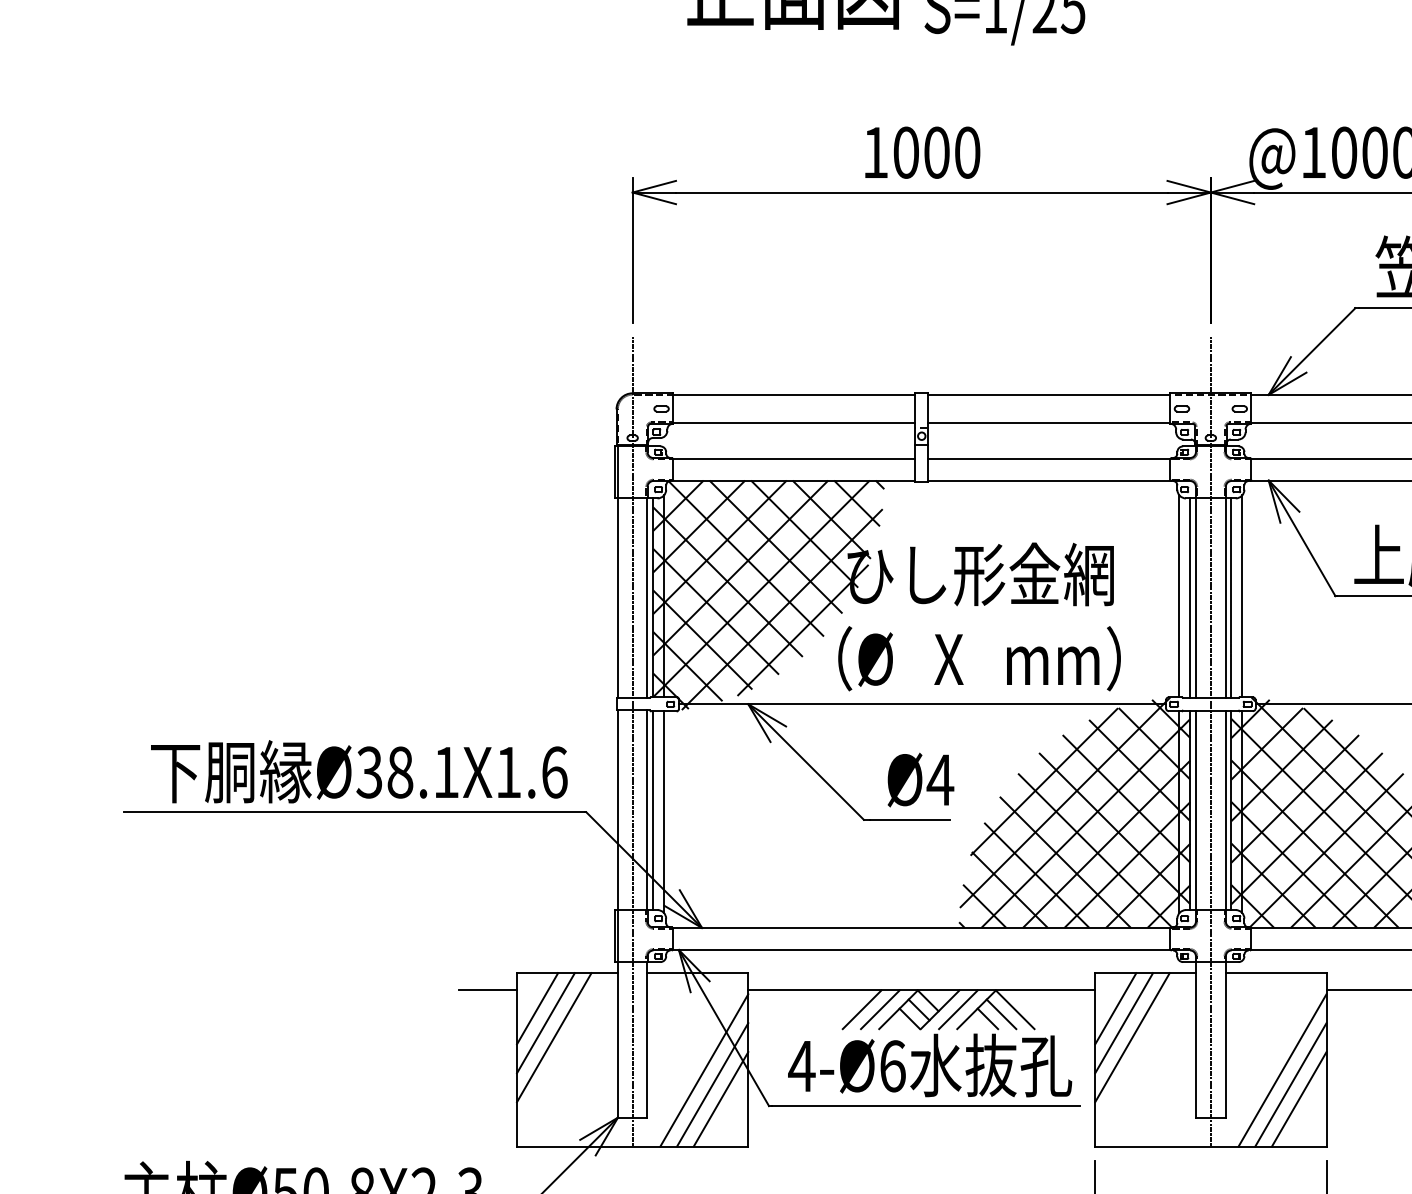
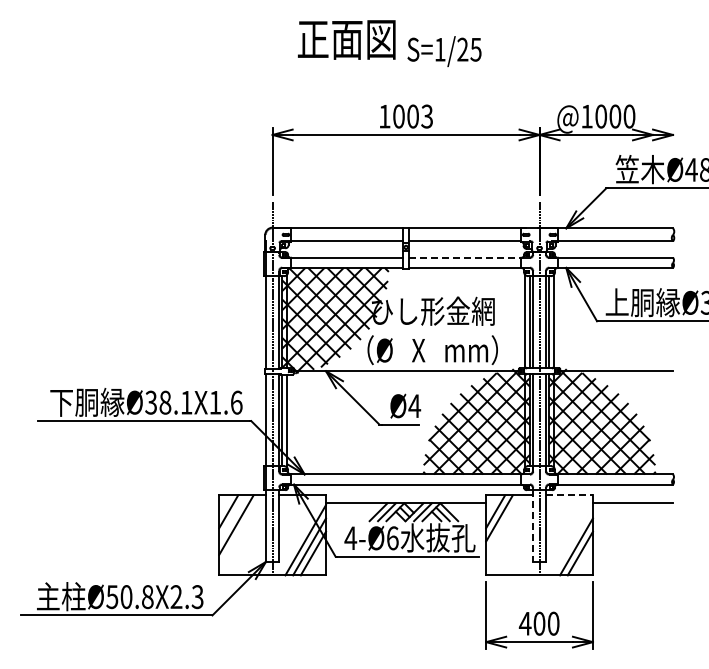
text: (968, 152) -> (427, 116), 1000 -> 1003
line: (1050, 457) -> (465, 257), solid -> dashed
line: (1277, 973) -> (570, 495), solid -> dashed
line: (487, 990) -> (205, 503), removed
line: (545, 1023) -> (232, 518), removed
line: (1132, 1036) -> (503, 524), removed
line: (1195, 1040) -> (532, 526), solid -> dashed
line: (1282, 1071) -> (572, 540), removed

